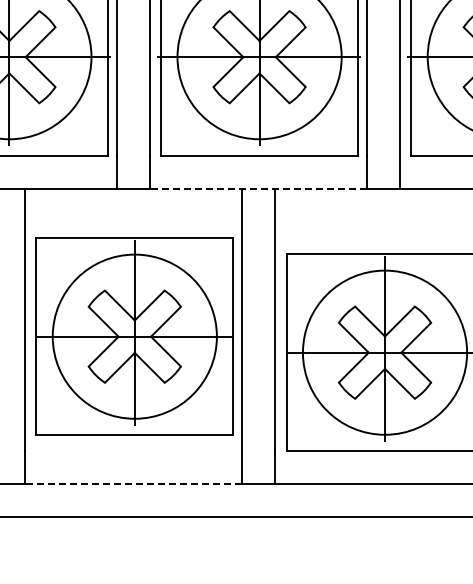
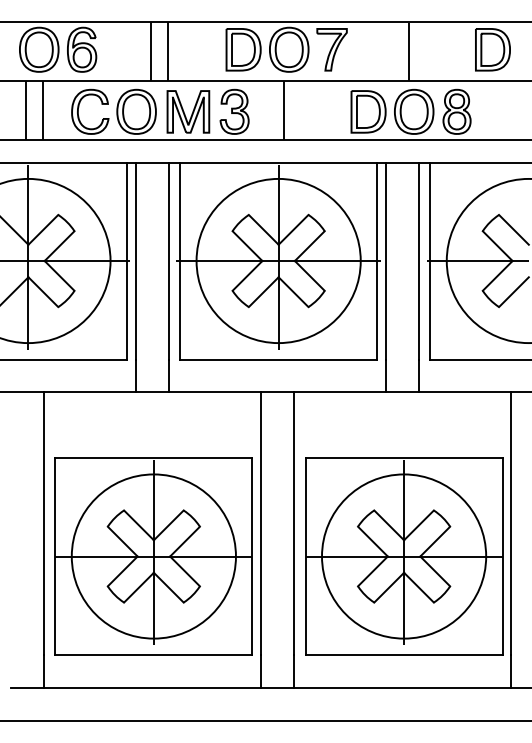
line: (258, 188) -> (277, 392), dashed -> solid
part: (134, 336) -> (153, 556), moved
line: (133, 483) -> (152, 687), dashed -> solid

